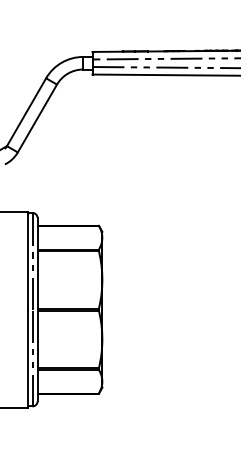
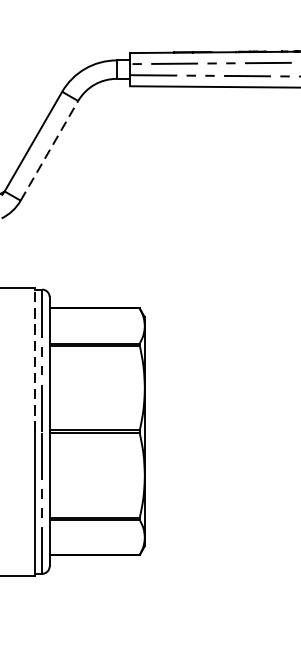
line: (37, 118) -> (49, 150), solid -> dashed
line: (27, 260) -> (34, 359), solid -> dashed

